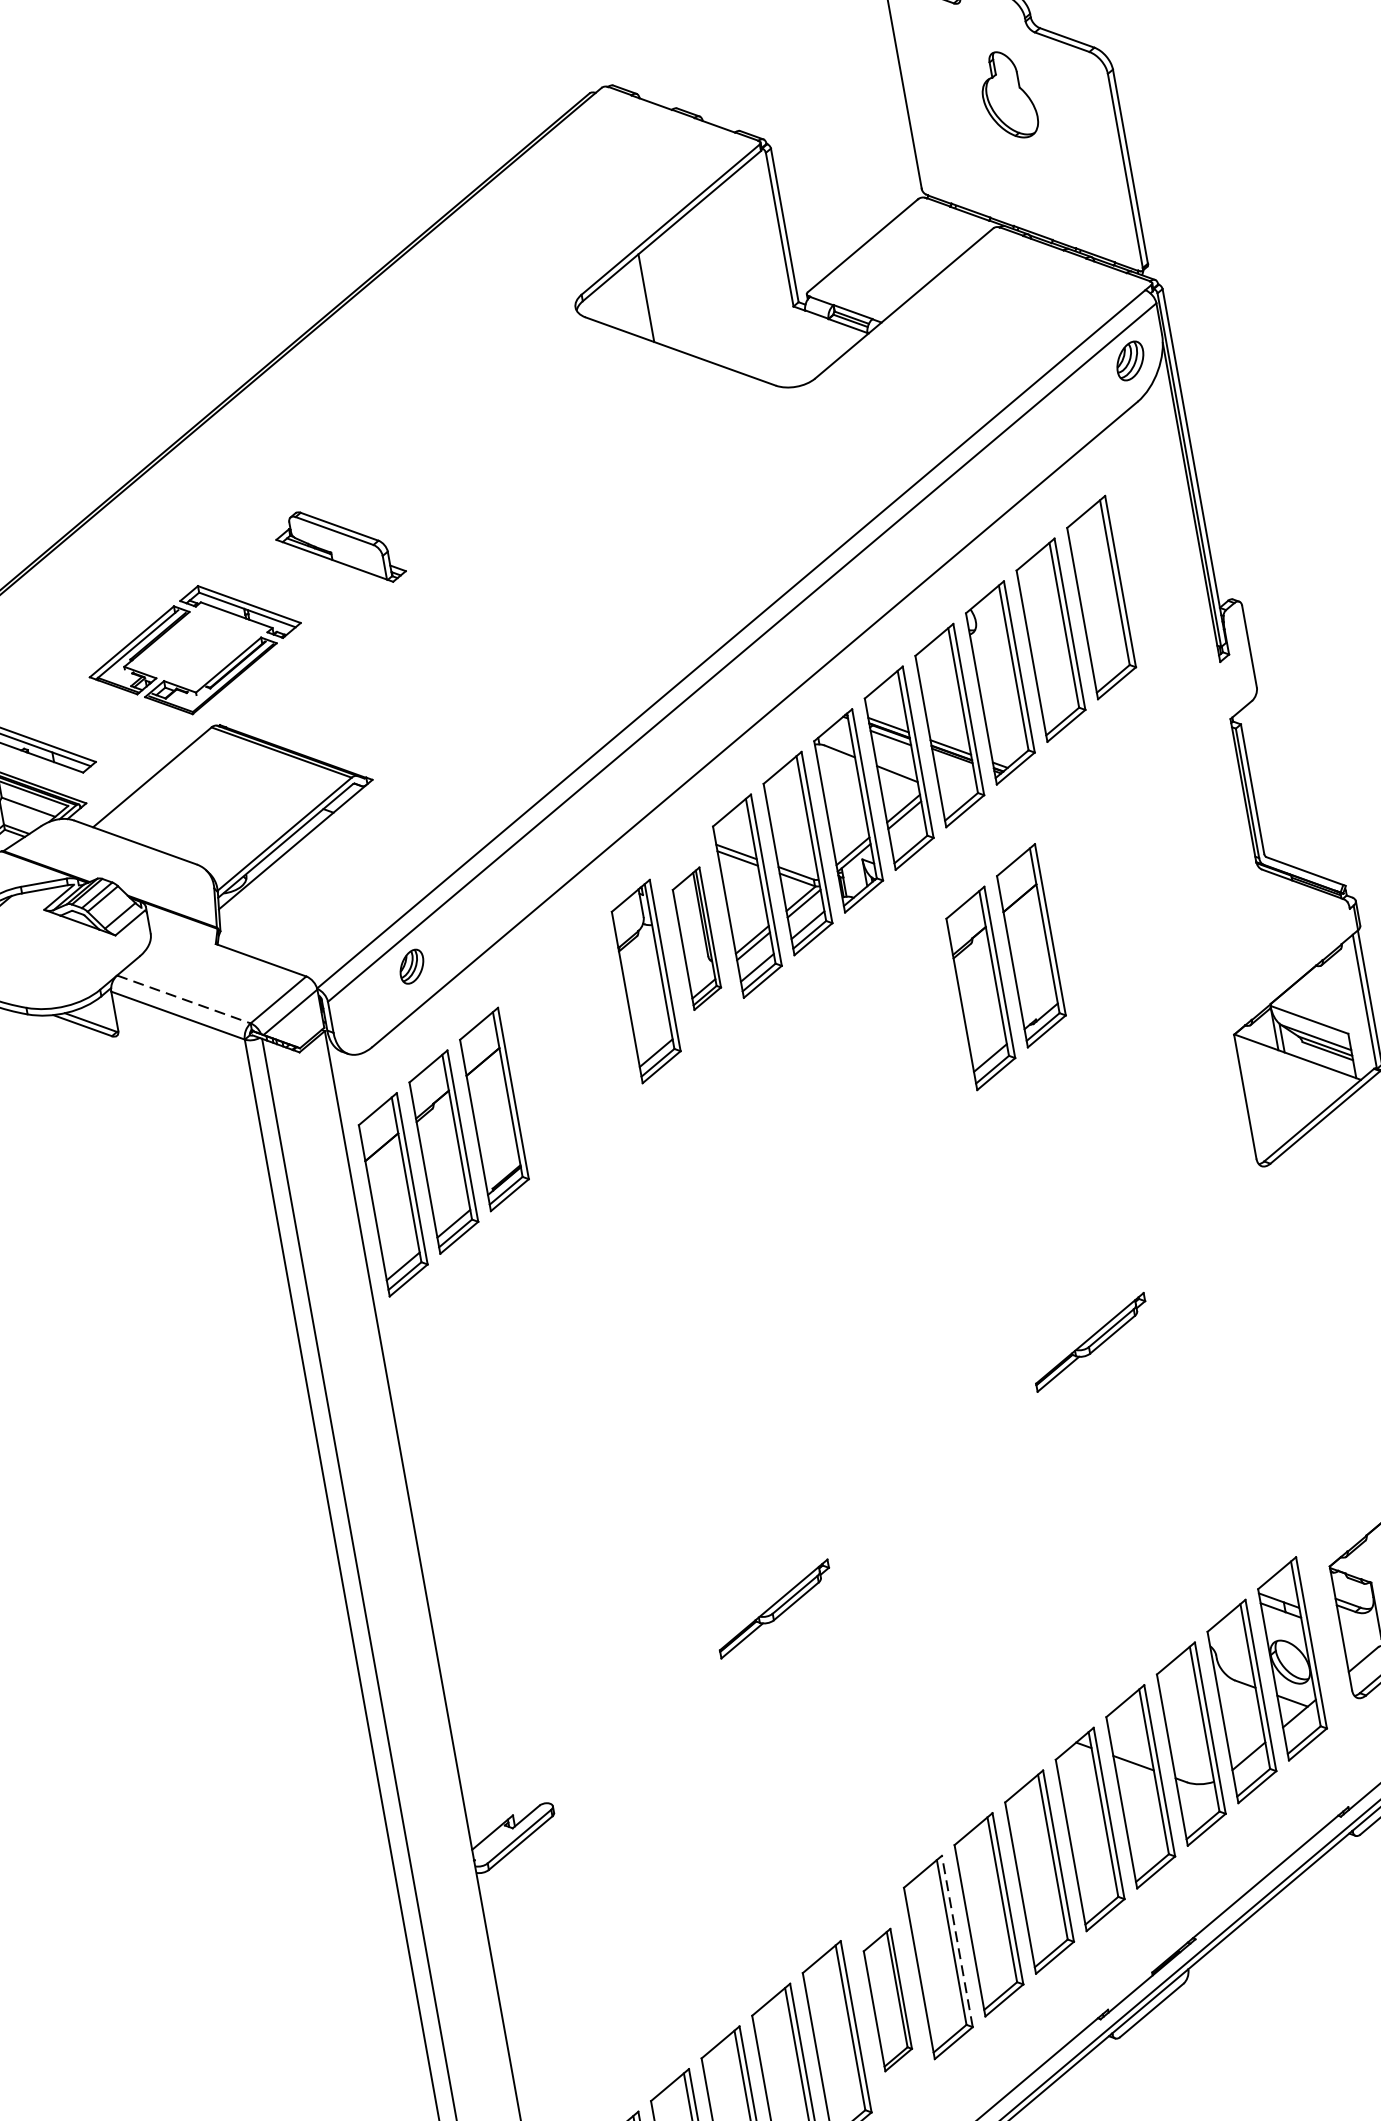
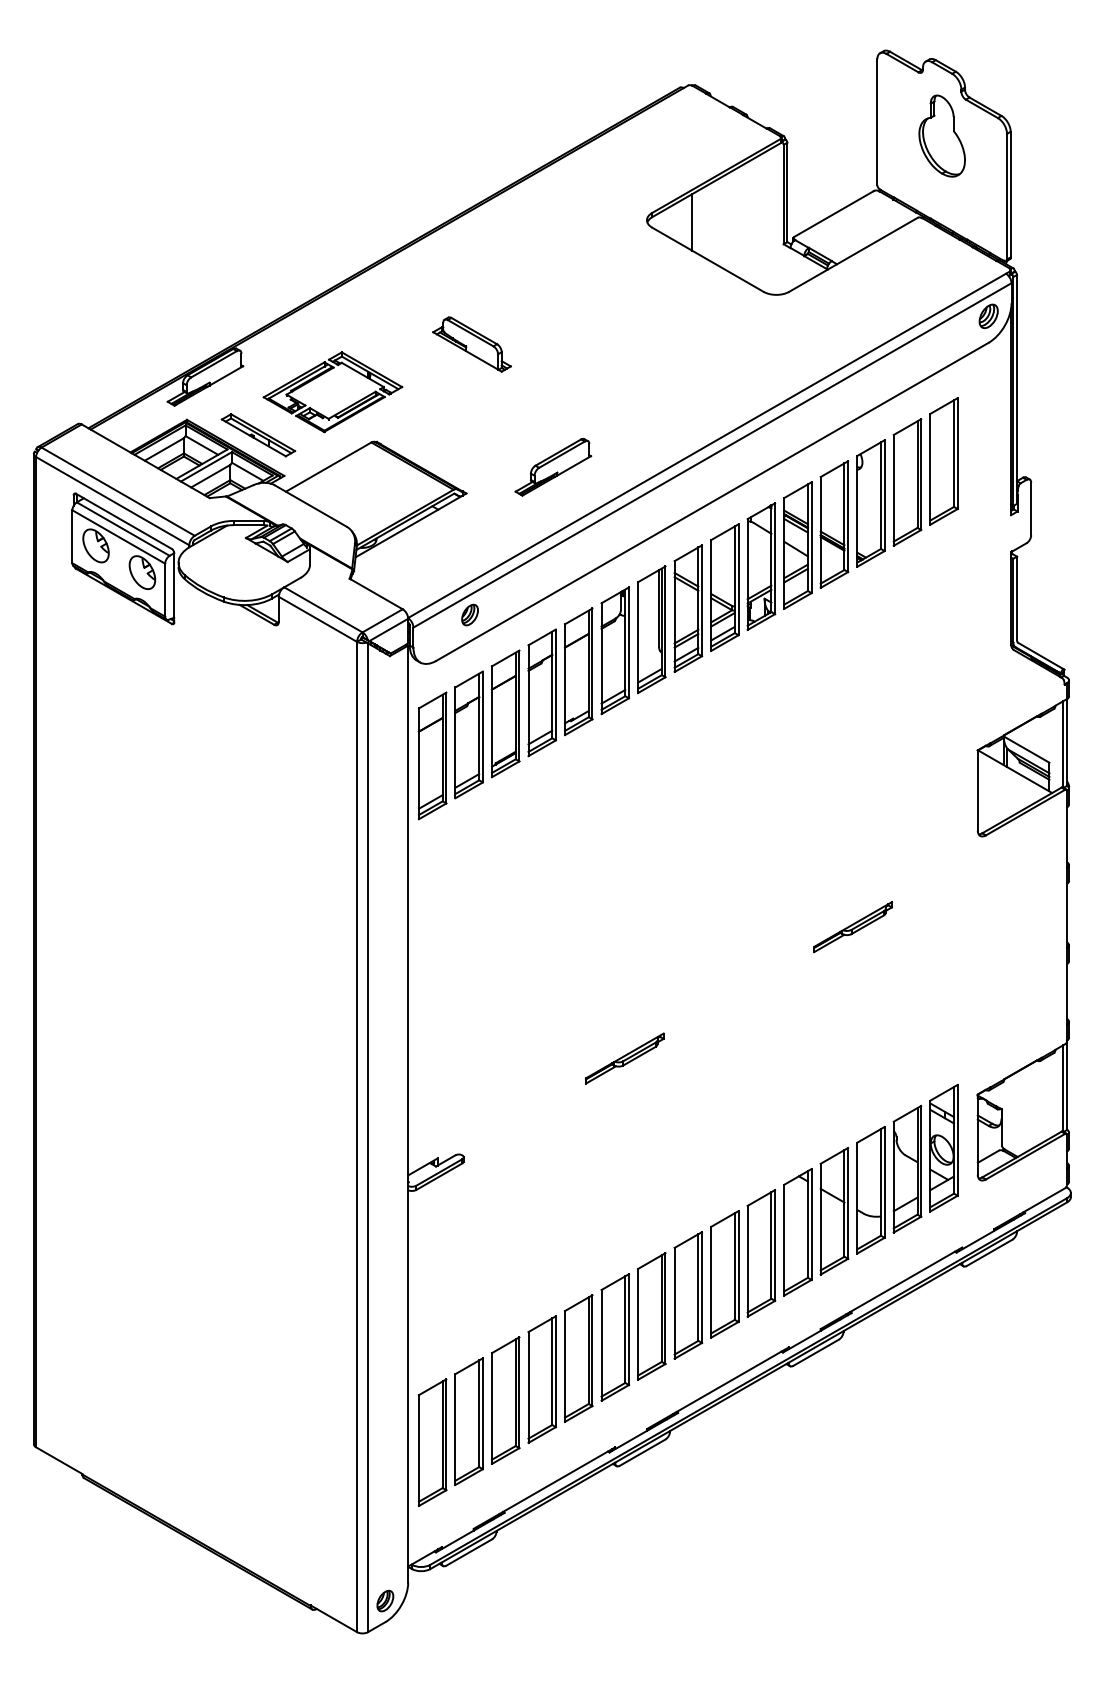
part: (1007, 94) -> (941, 135), size x1.43
part: (174, 627) -> (322, 375), moved
part: (499, 715) -> (553, 467), added
part: (696, 938) -> (651, 629), size x1.43
part: (1006, 967) -> (560, 682), moved
line: (184, 1000) -> (323, 610), dashed -> solid
line: (958, 1941) -> (702, 1287), dashed -> solid
part: (887, 2000) -> (651, 1316), size x1.43

